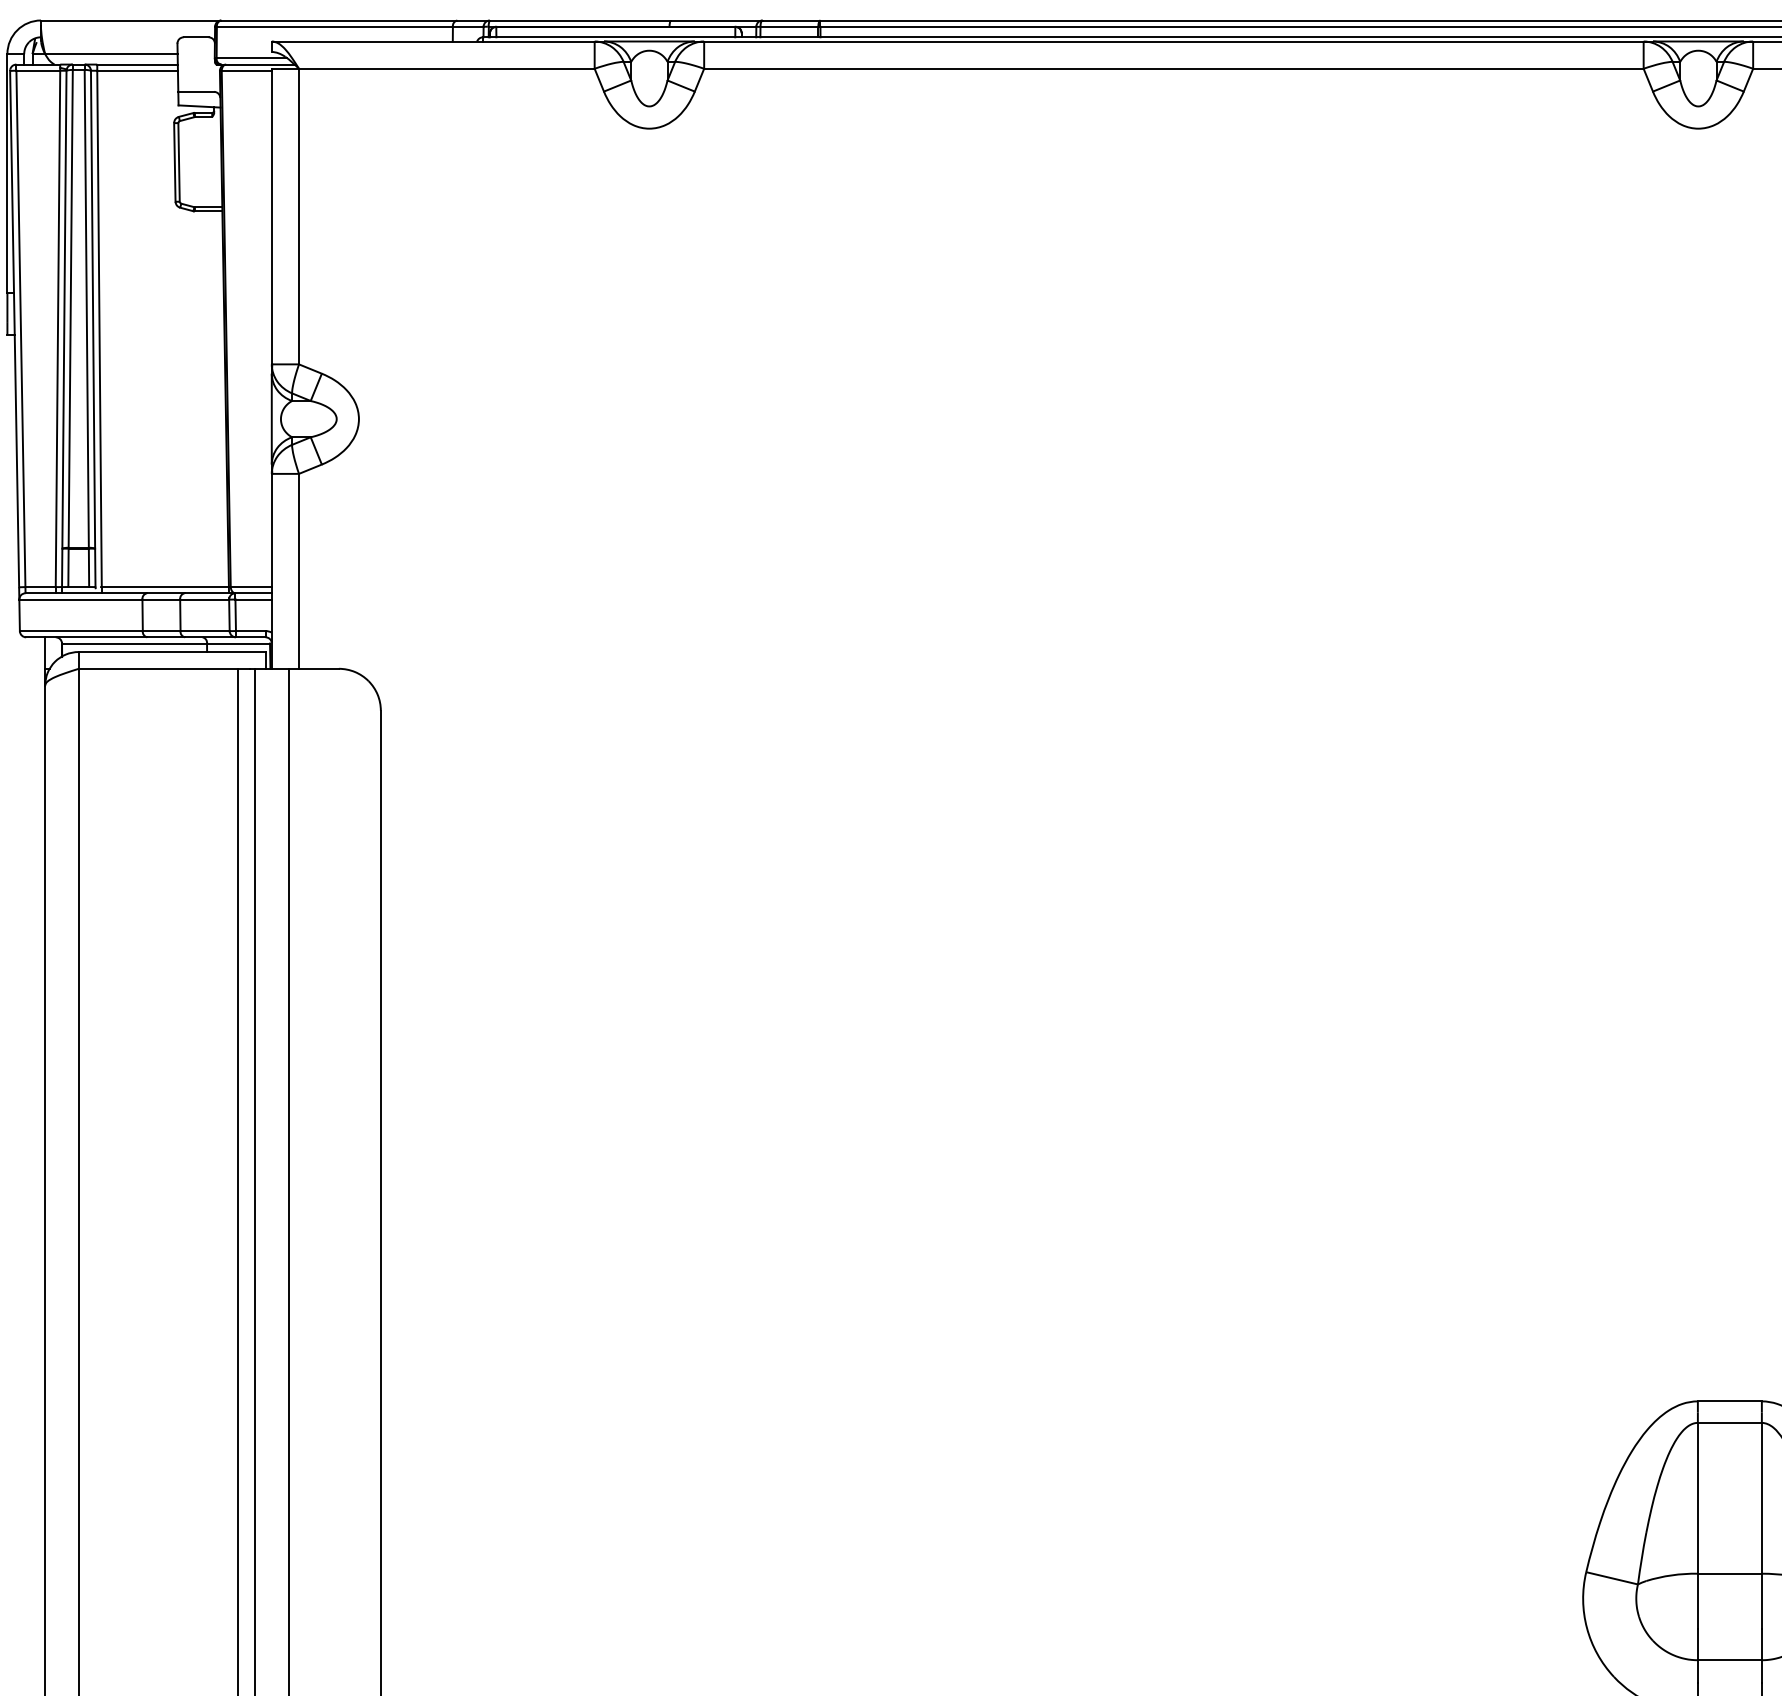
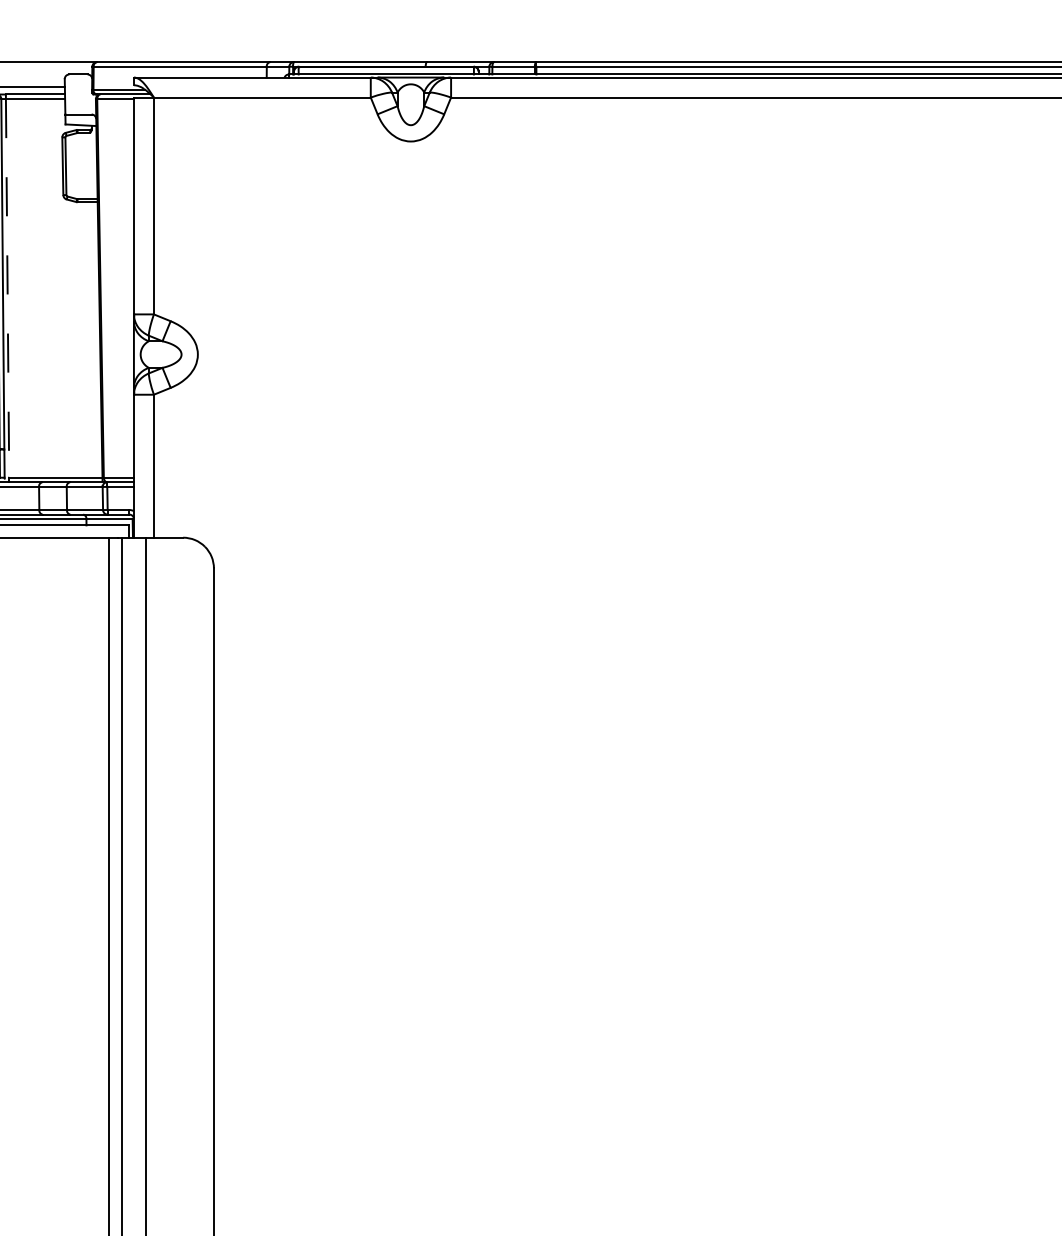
line: (99, 329) -> (7, 288), solid -> dashed

